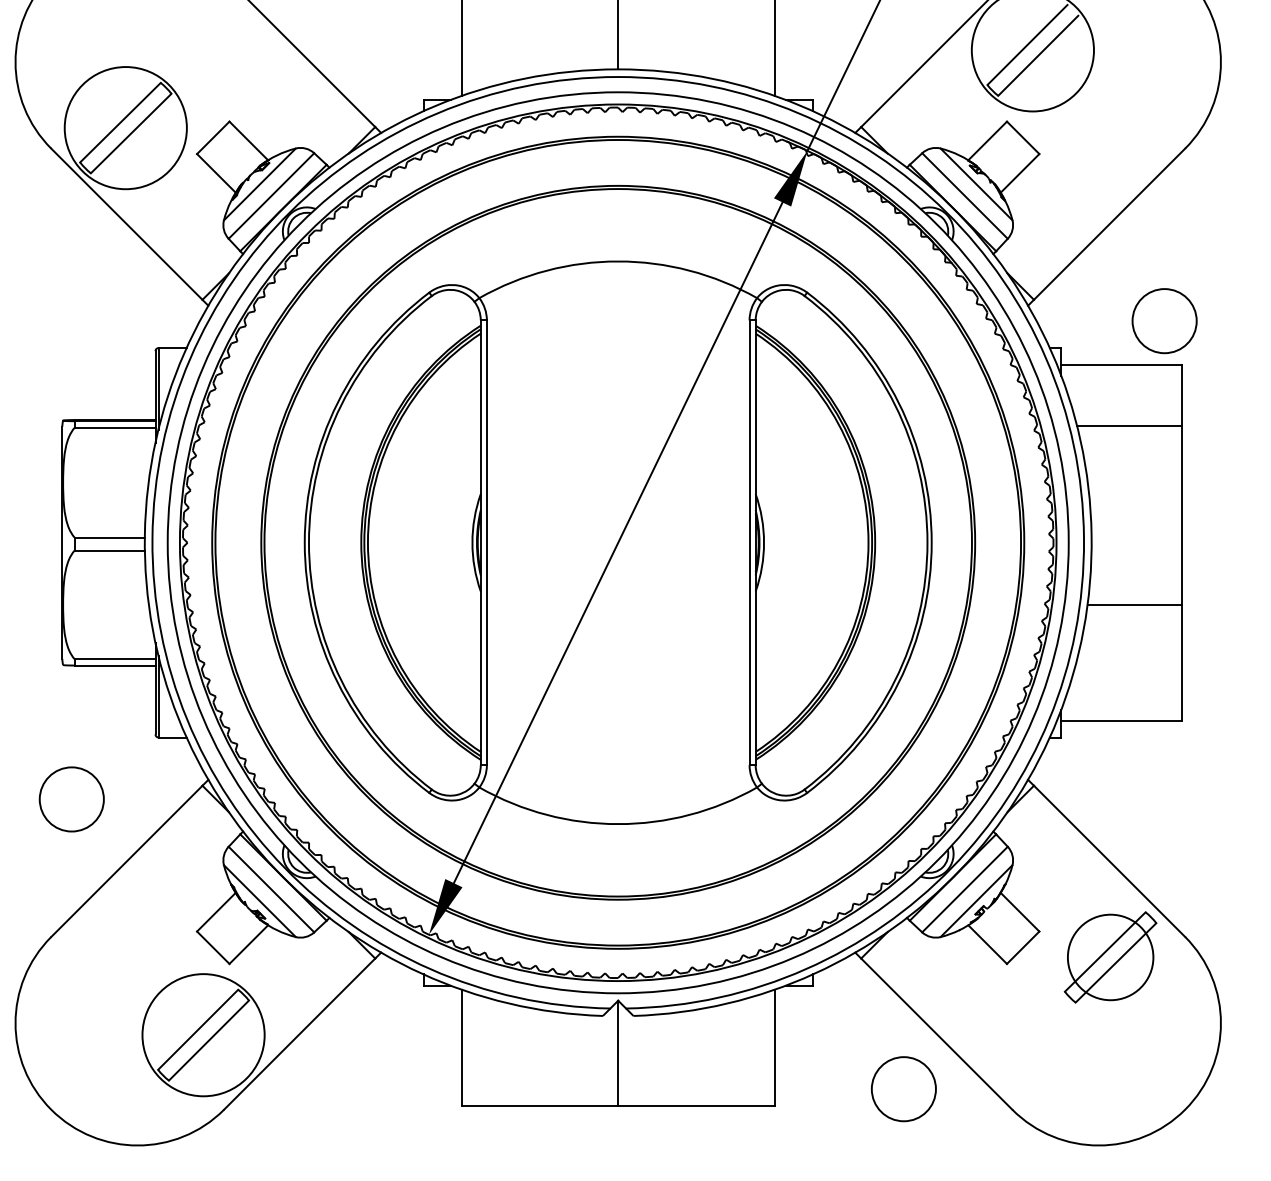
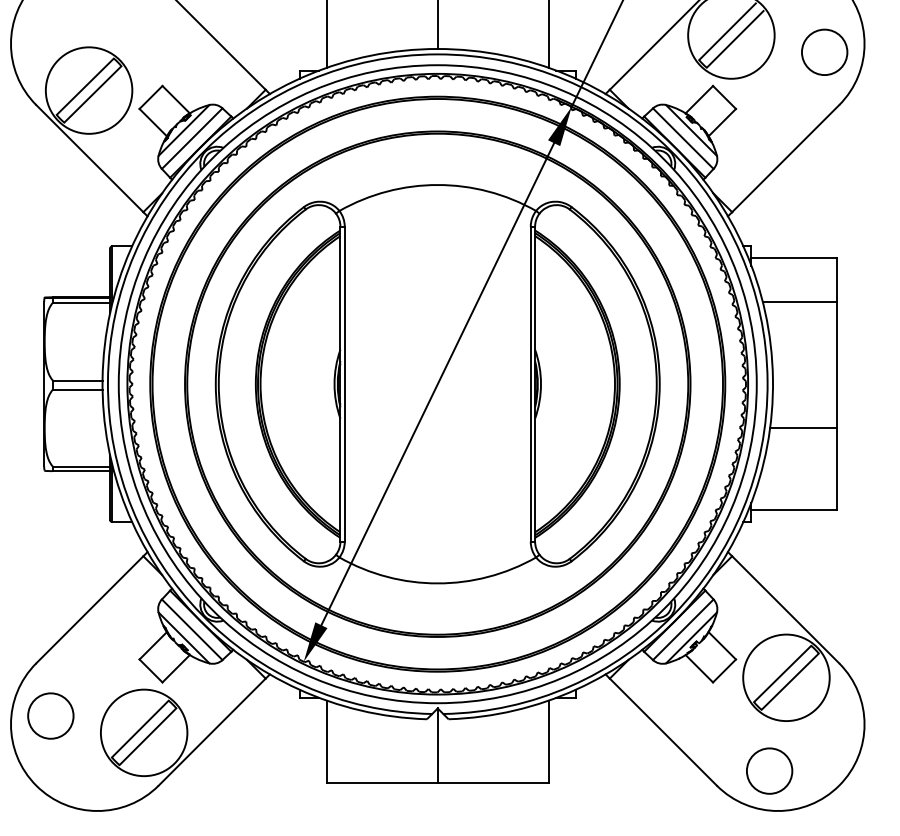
circle: (1164, 321) -> (824, 52), moved
circle: (71, 799) -> (50, 716), moved
circle: (1110, 957) -> (786, 677), size x1.43
circle: (903, 1089) -> (769, 771), moved

